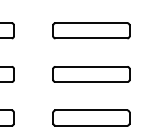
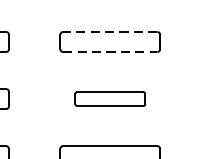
line: (90, 23) -> (109, 32), solid -> dashed
line: (91, 38) -> (110, 52), solid -> dashed
part: (91, 74) -> (110, 99), size x0.7

